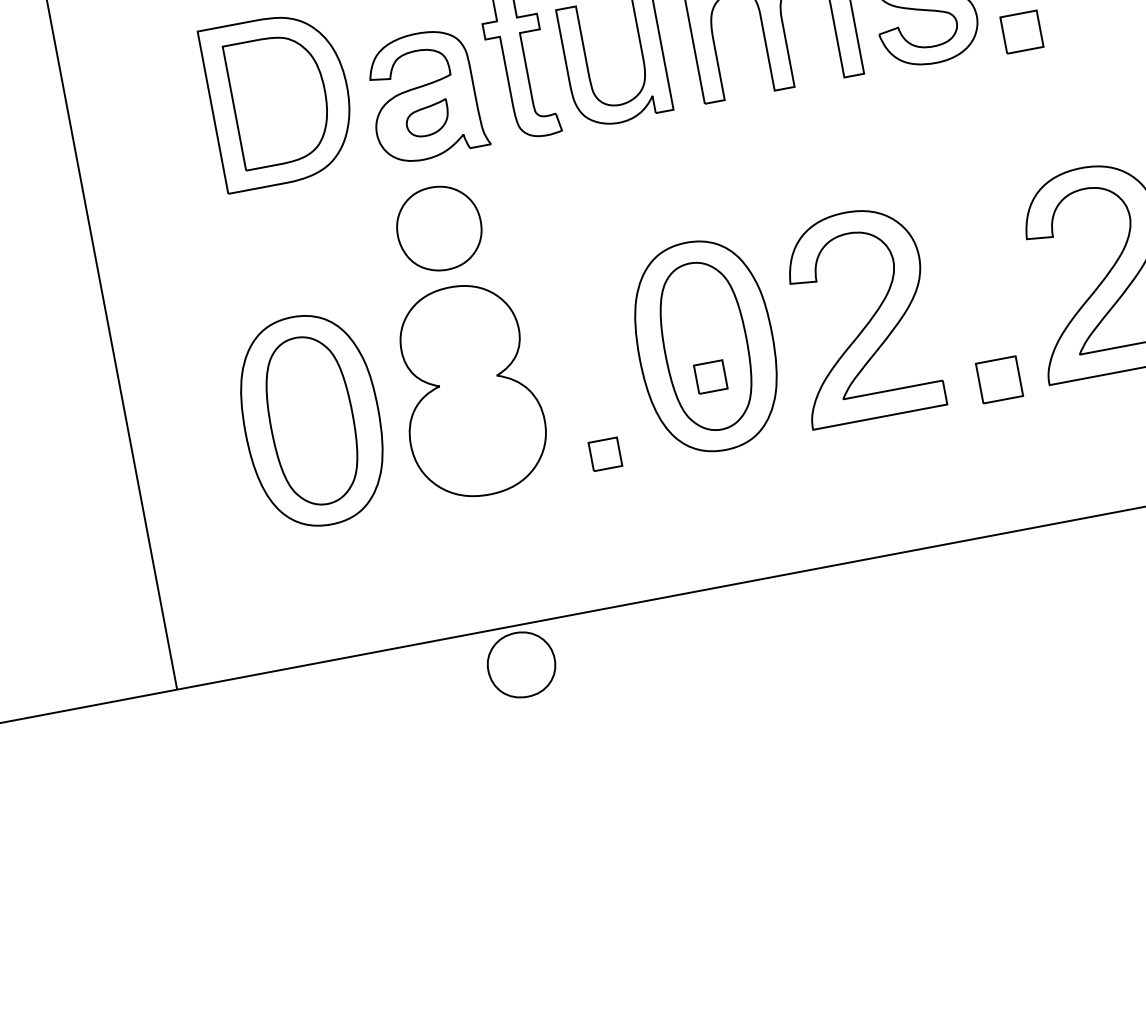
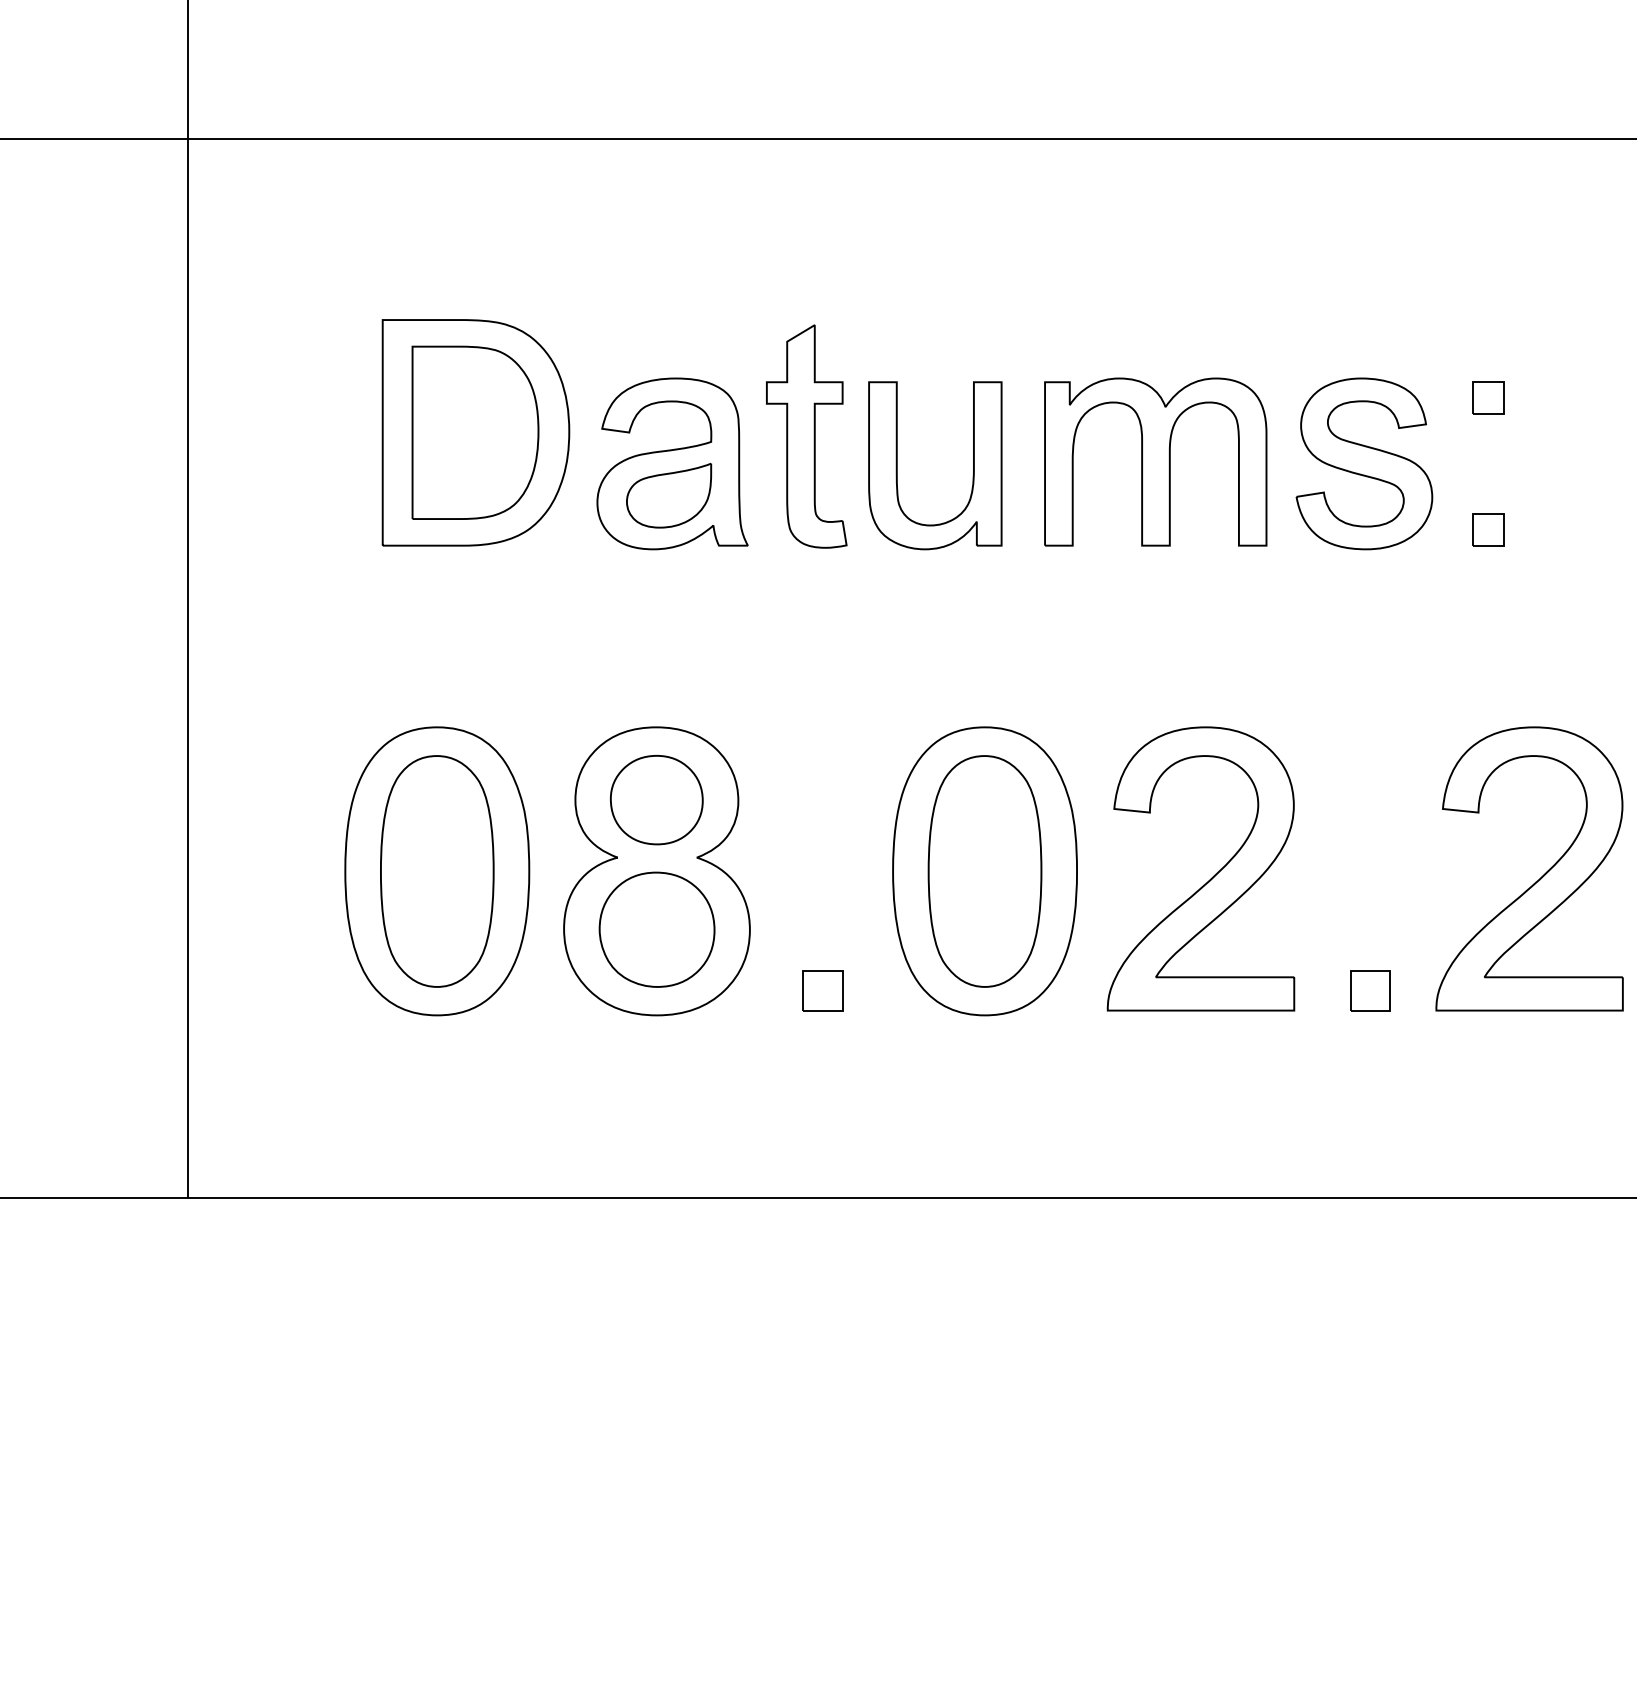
part: (1021, 31) -> (1488, 529), size x0.62
part: (427, 118) -> (669, 495), size x1.43
part: (438, 228) -> (656, 929), moved
part: (710, 376) -> (983, 913), removed
part: (999, 379) -> (1370, 990), size x0.71
part: (521, 665) -> (656, 800), moved

